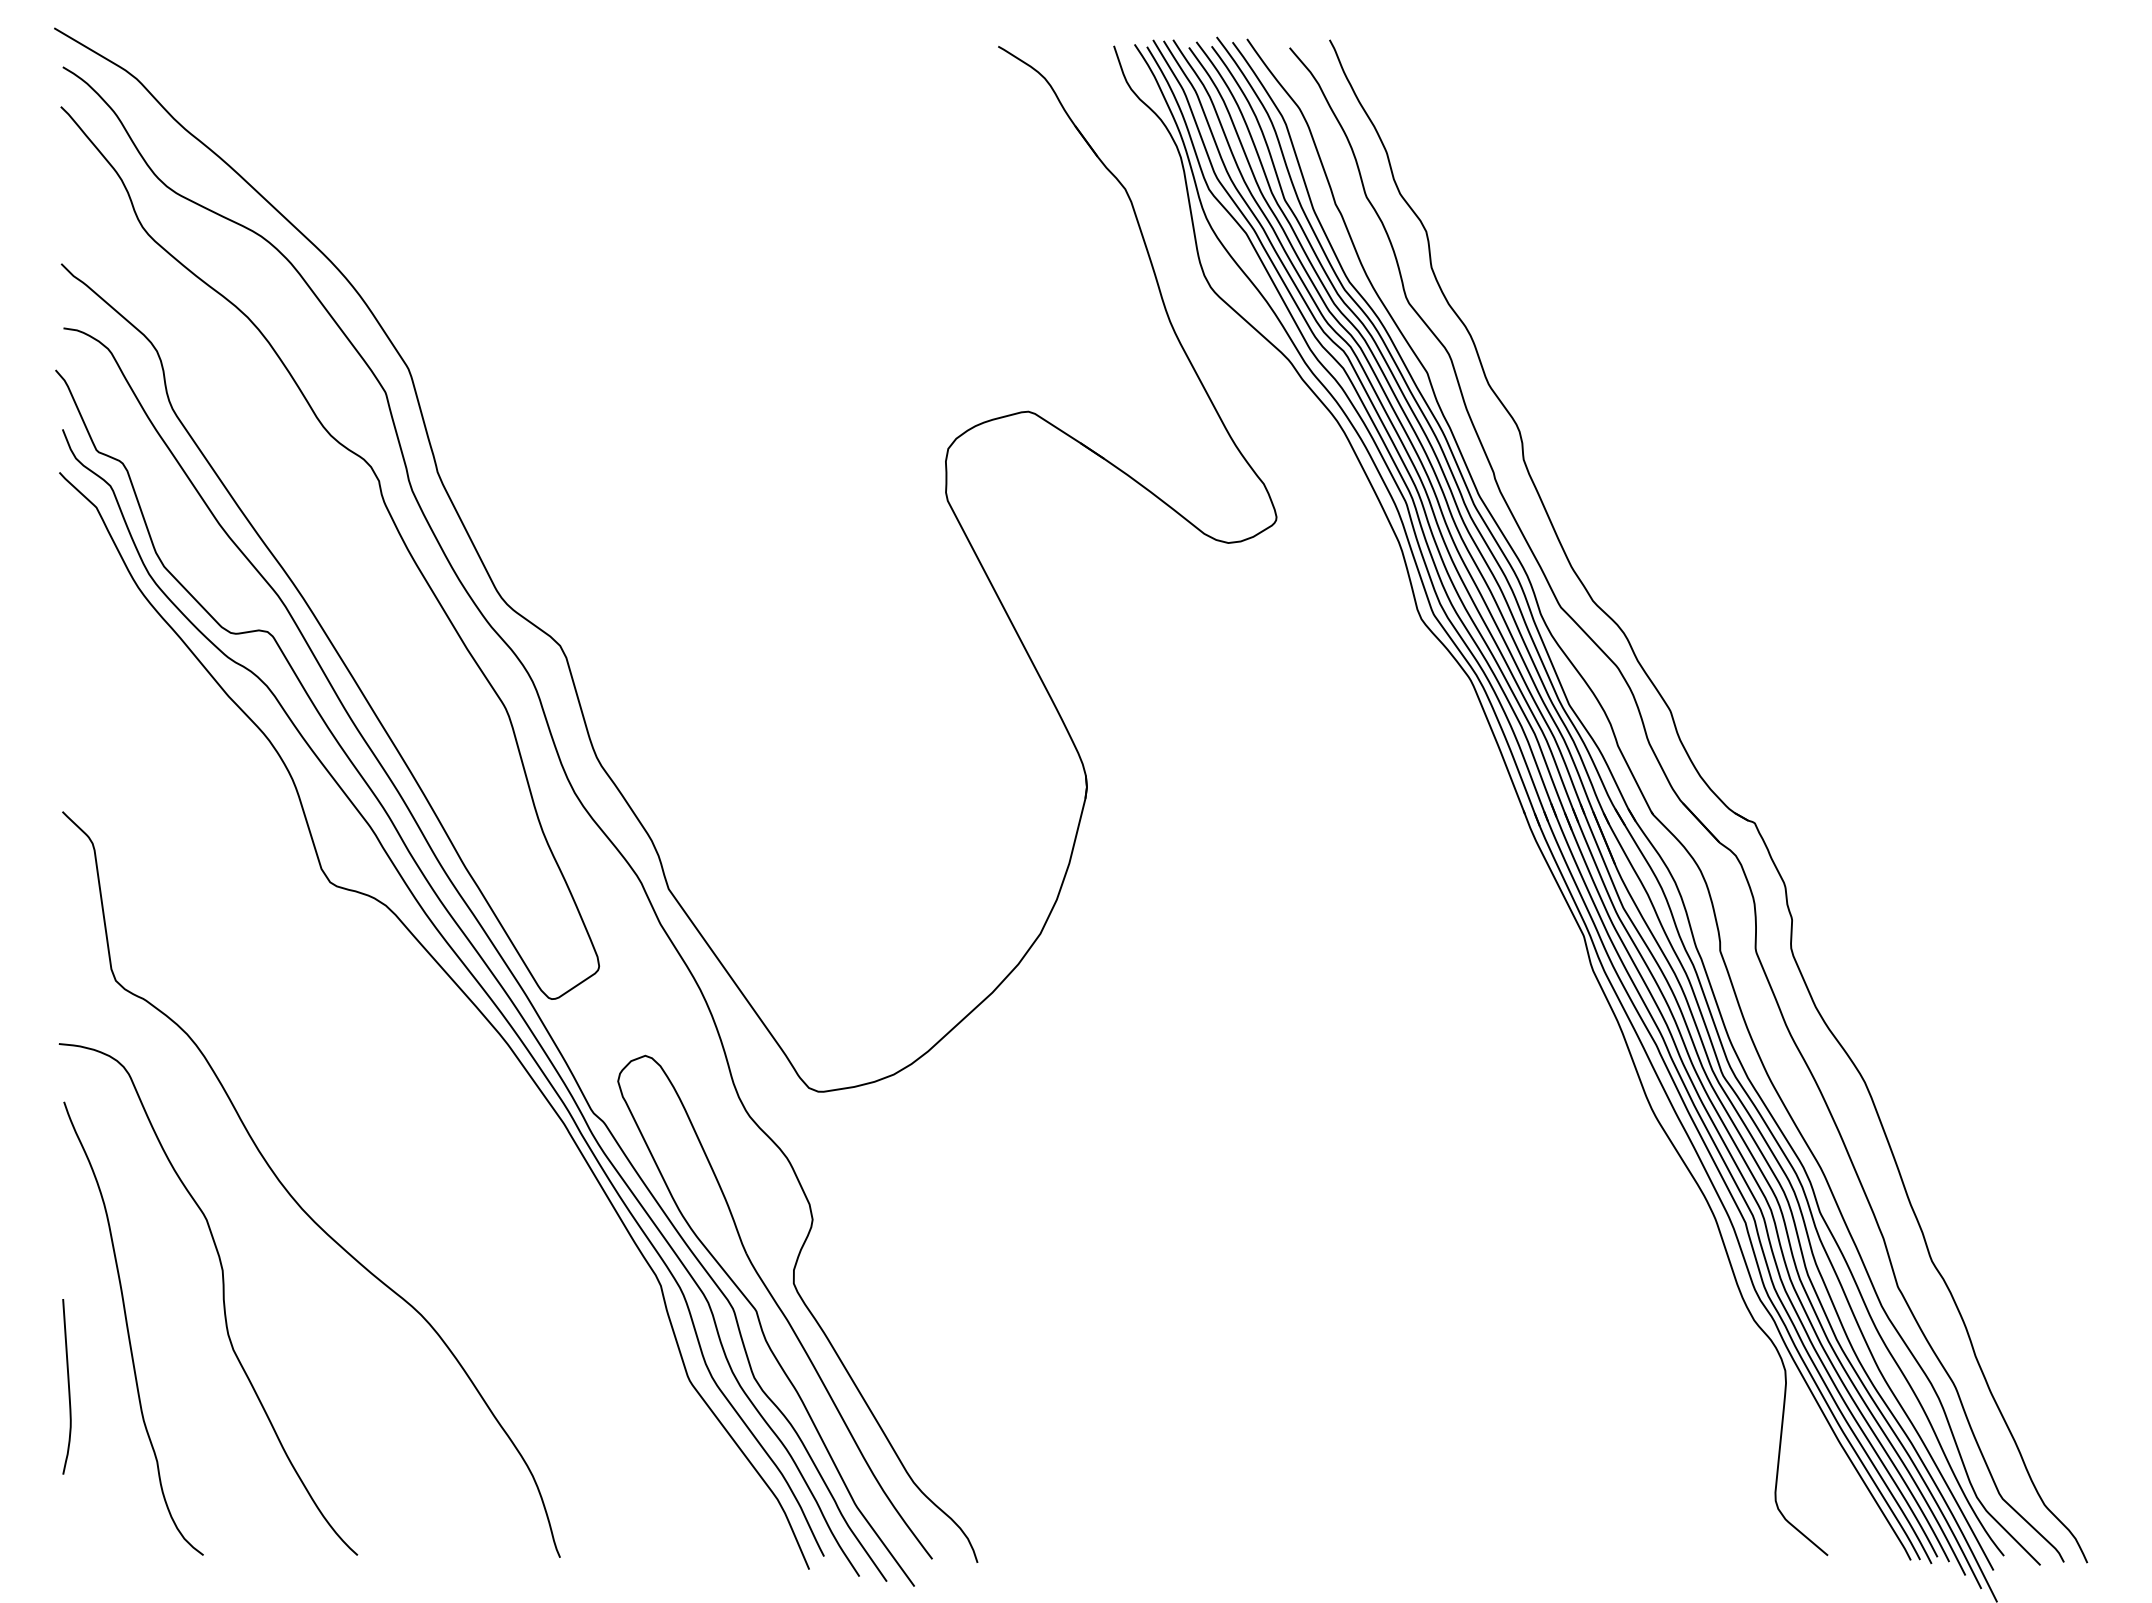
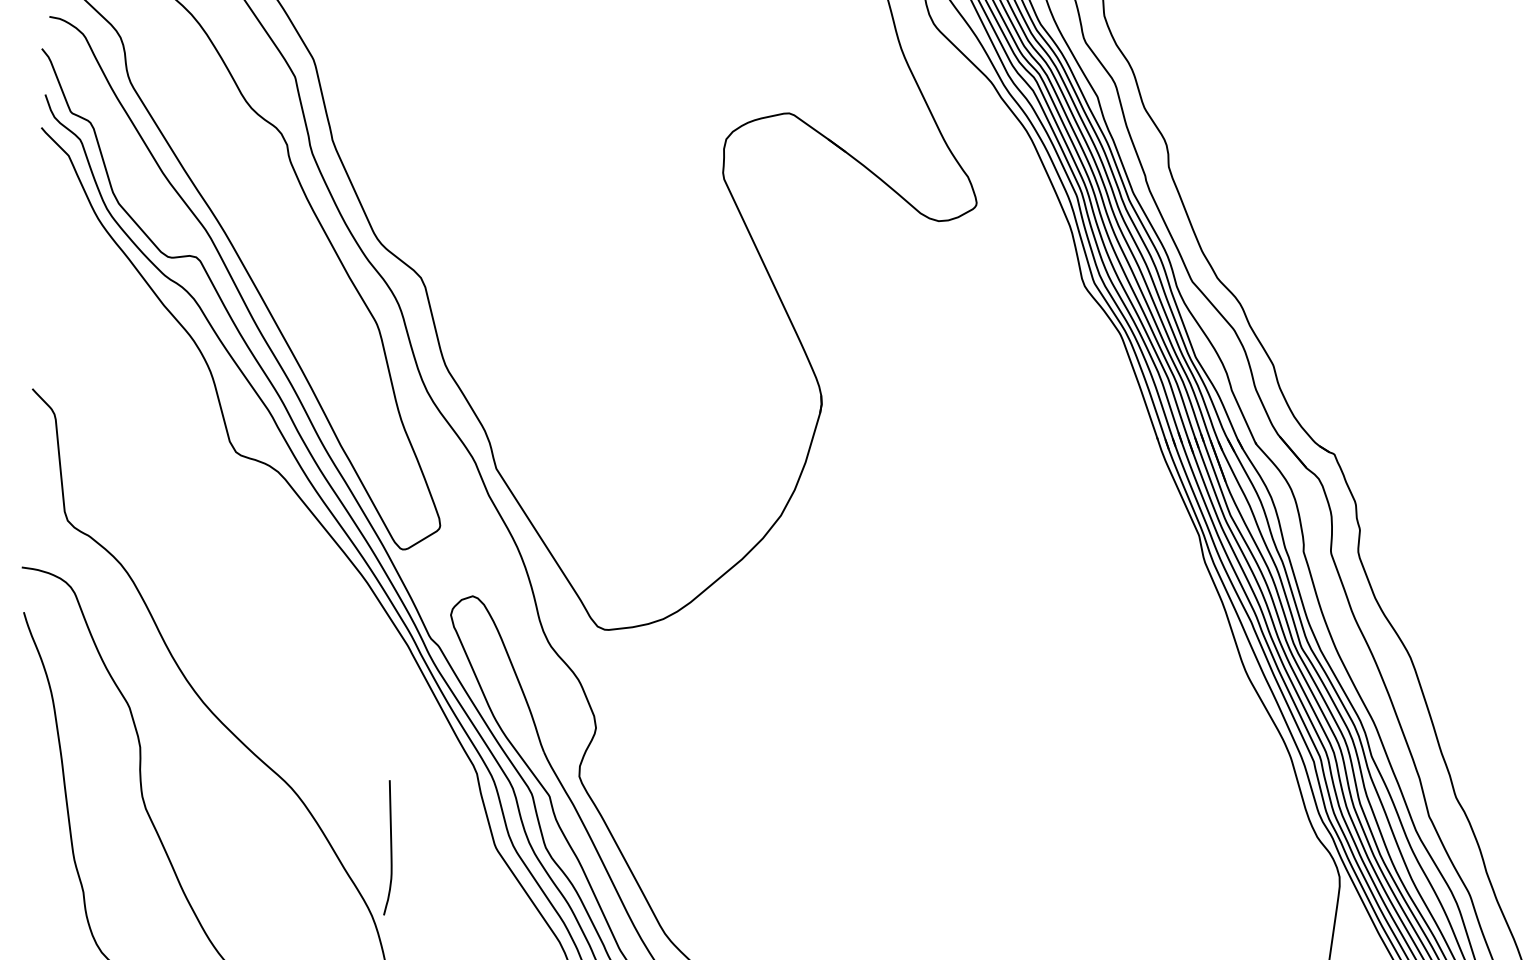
curve: (68, 1386) -> (390, 847), moved

